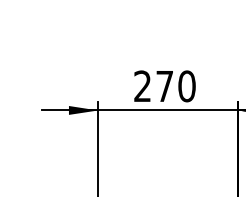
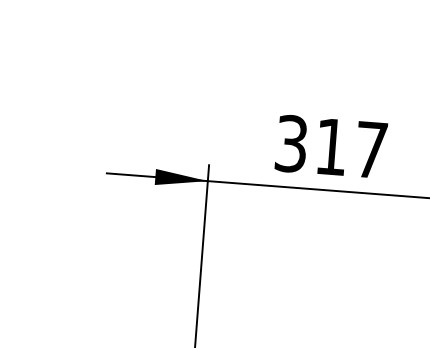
text: (164, 86) -> (330, 147), 270 -> 317

